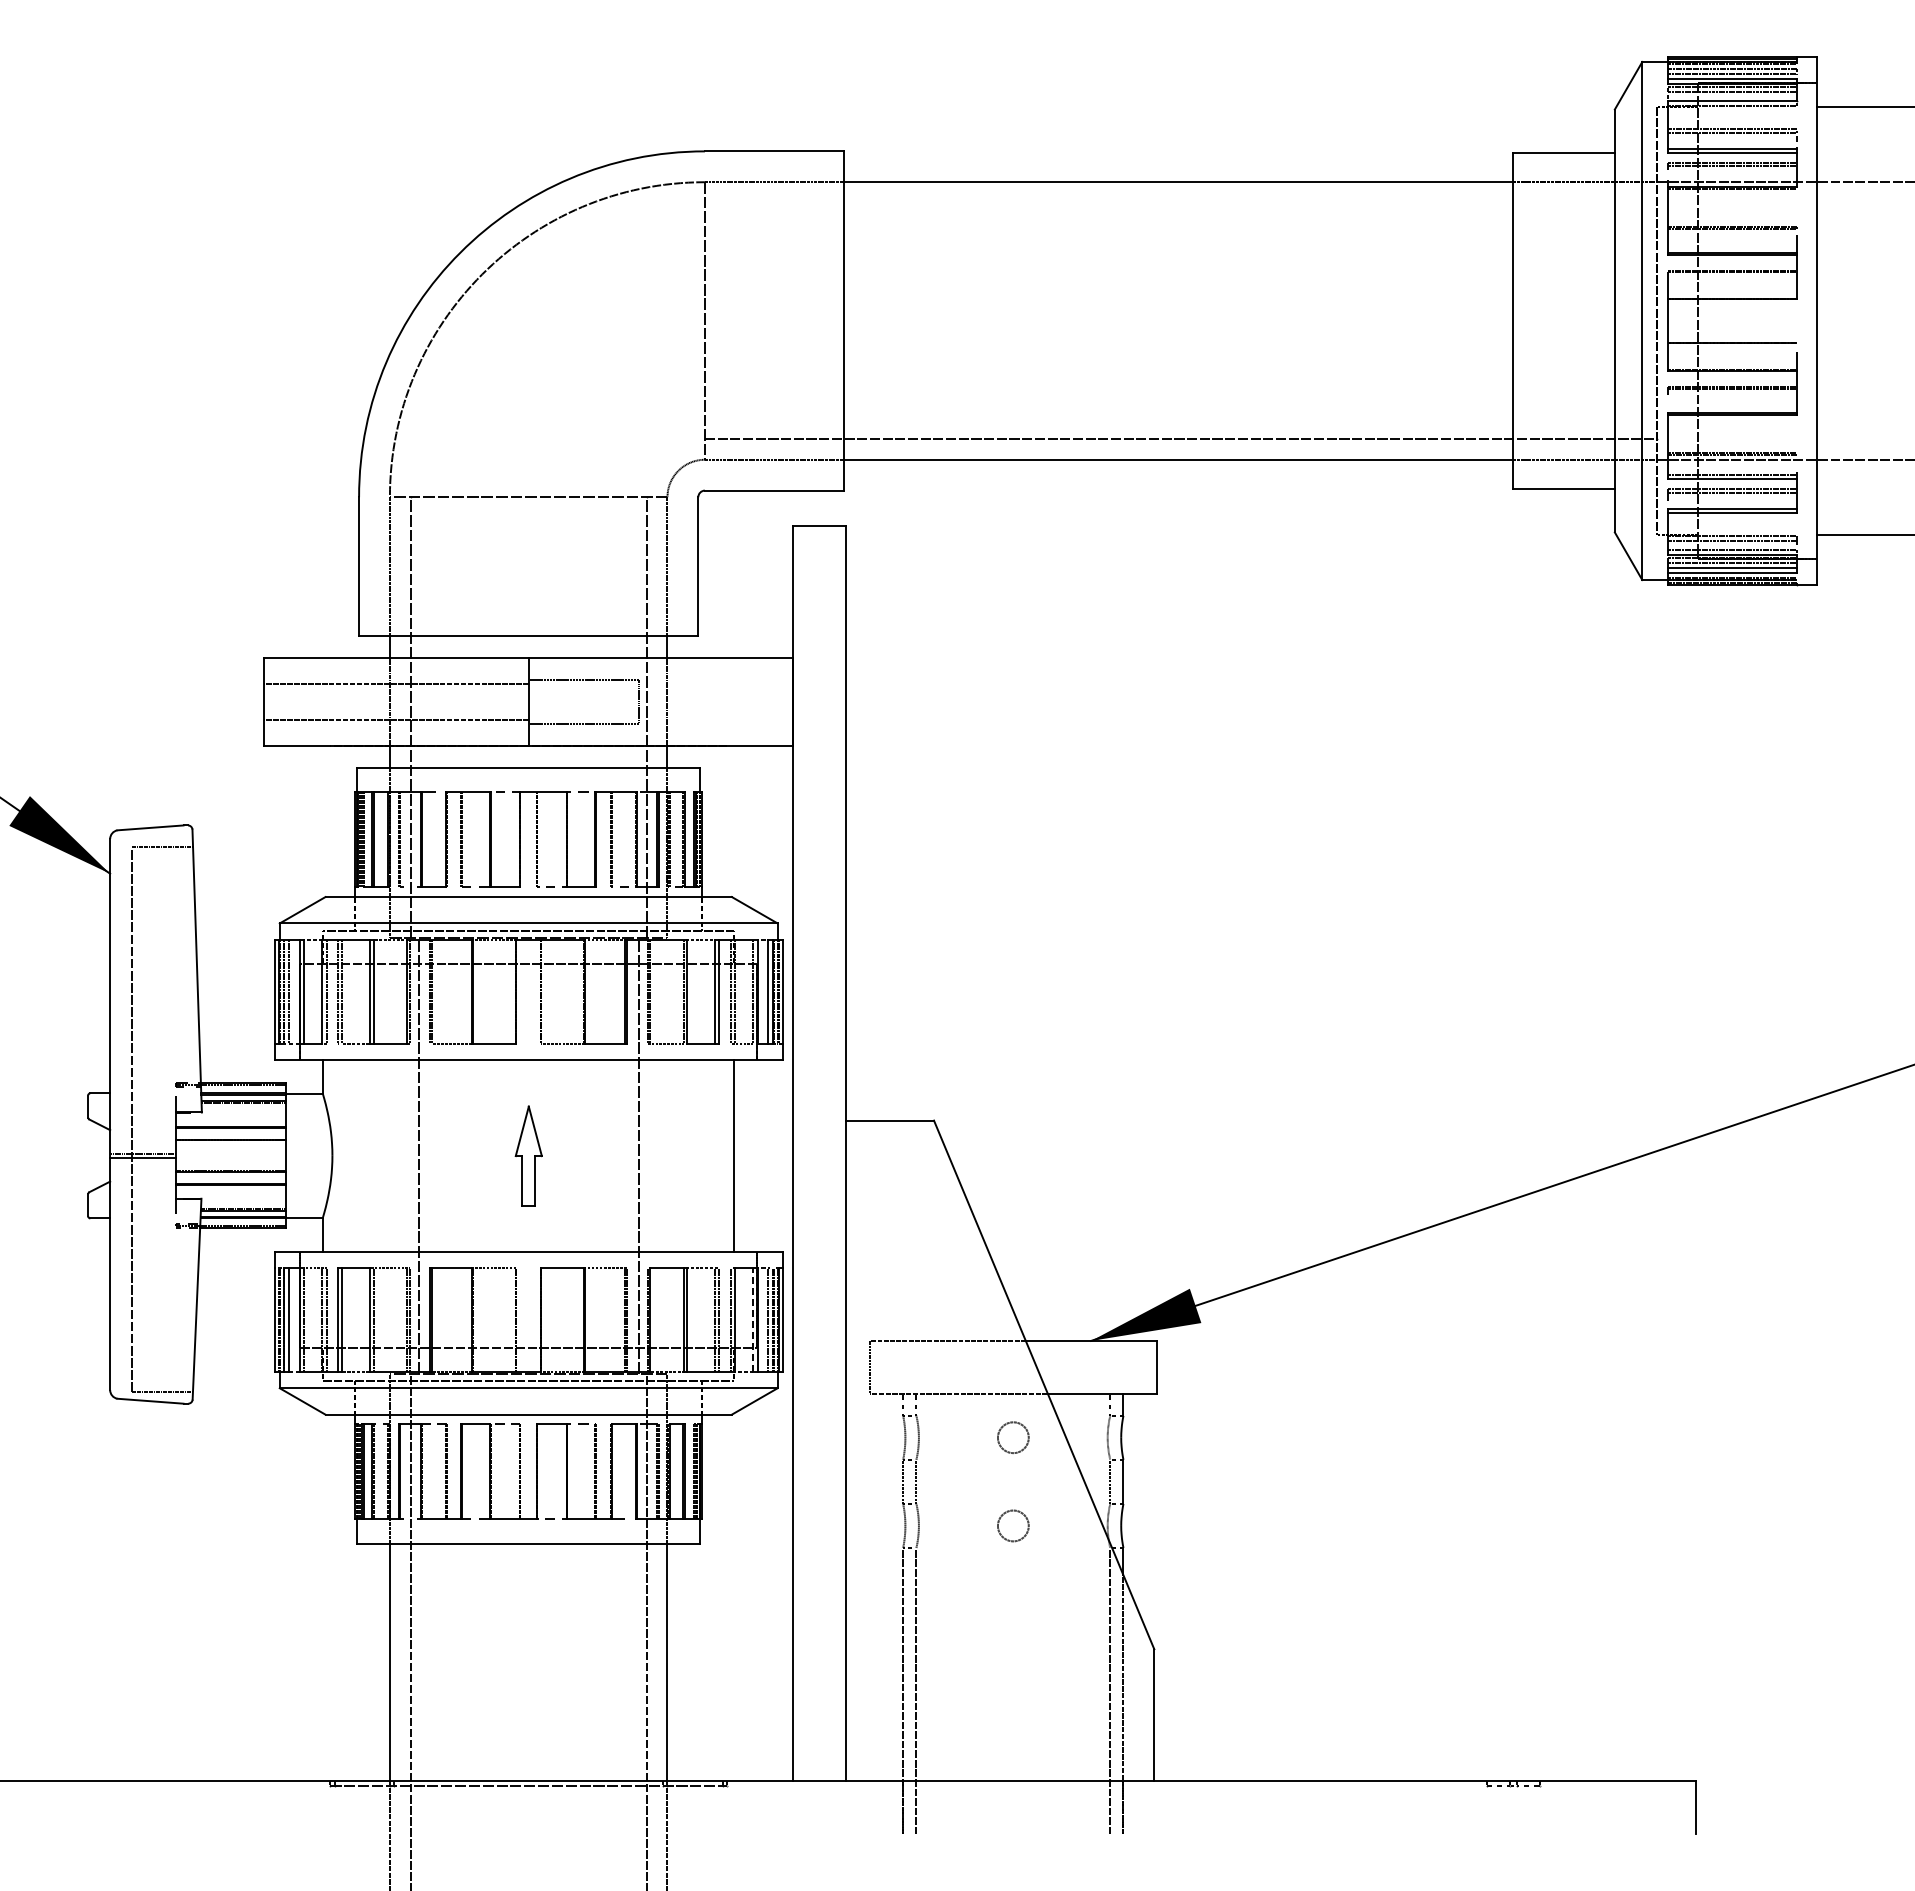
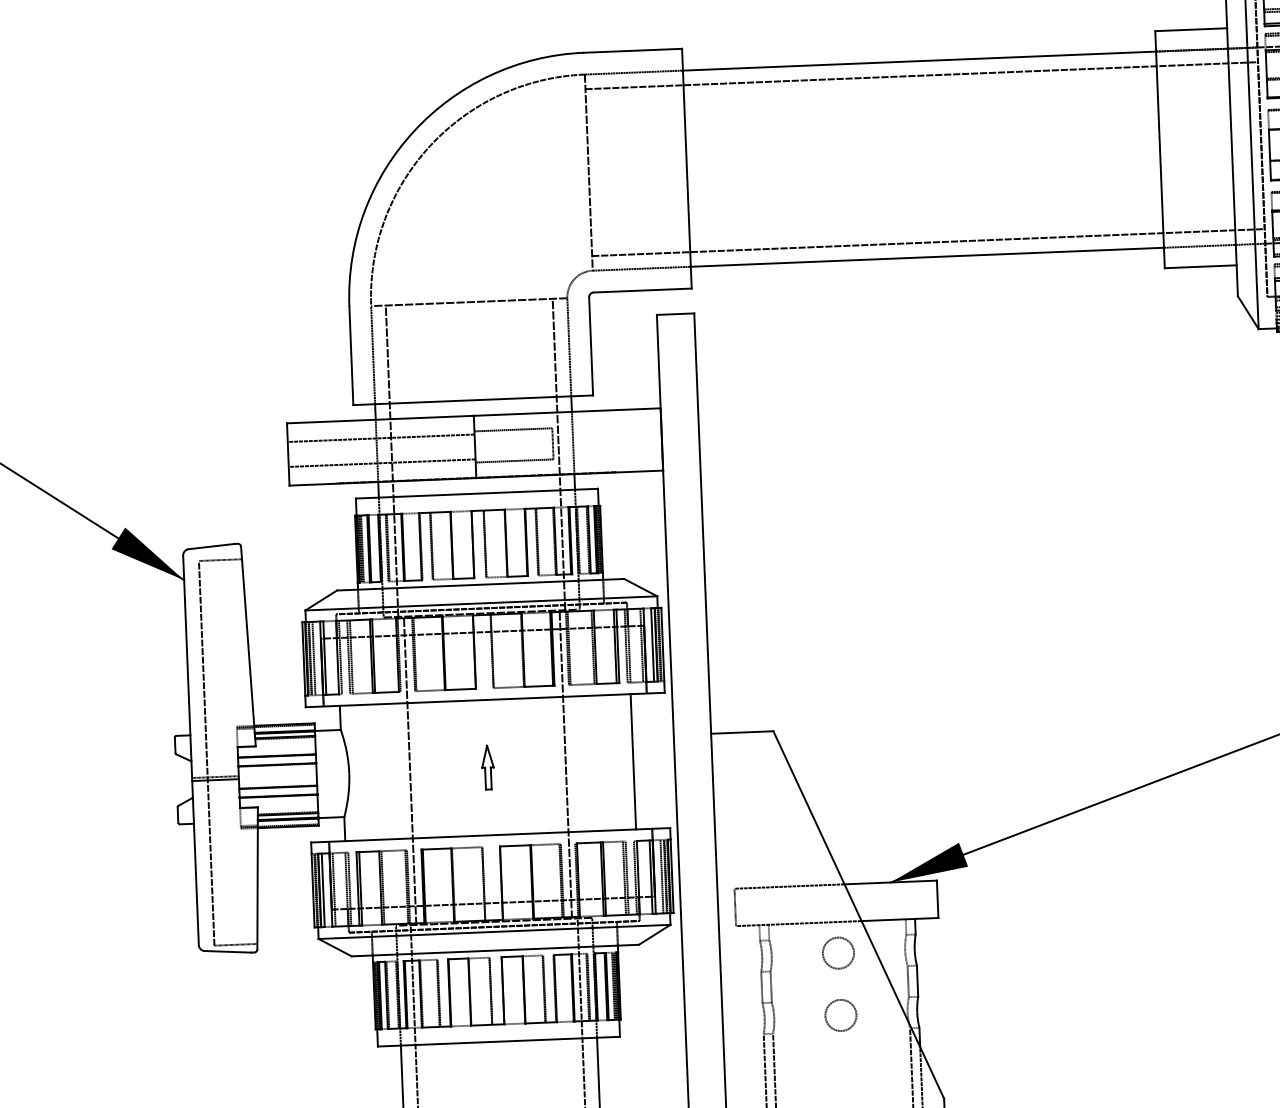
line: (1180, 202) -> (921, 75), added
part: (528, 1155) -> (487, 767), size x0.62
line: (752, 1319) -> (650, 876), dashed -> solid
part: (1013, 1437) -> (838, 952), size x1.43
part: (1013, 1525) -> (841, 1015), size x1.43

